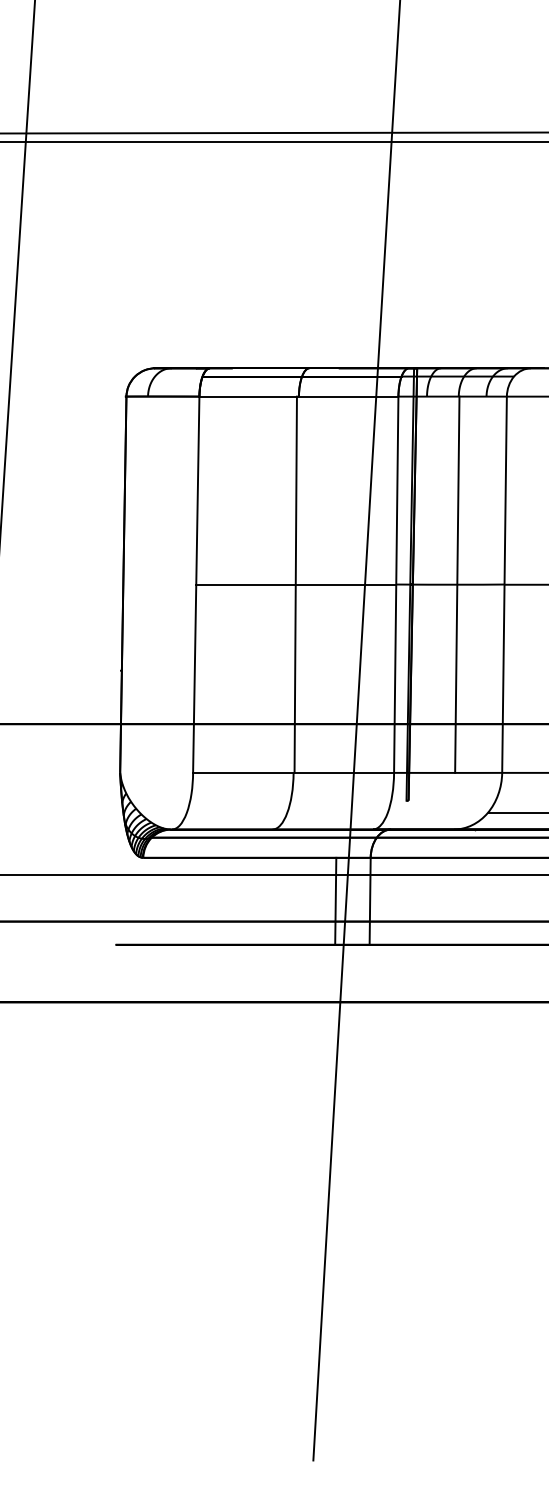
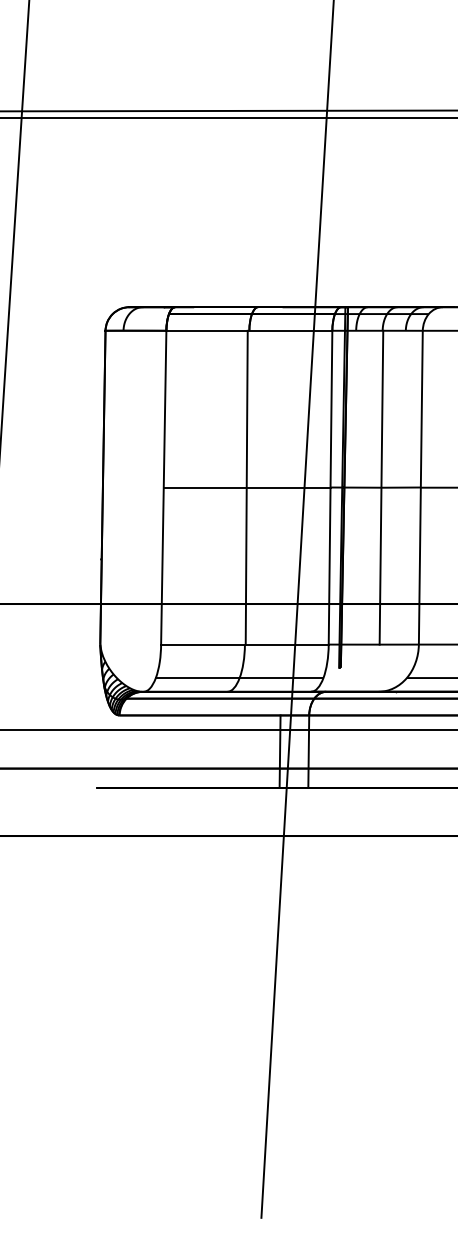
line: (287, 813) -> (239, 678), added

